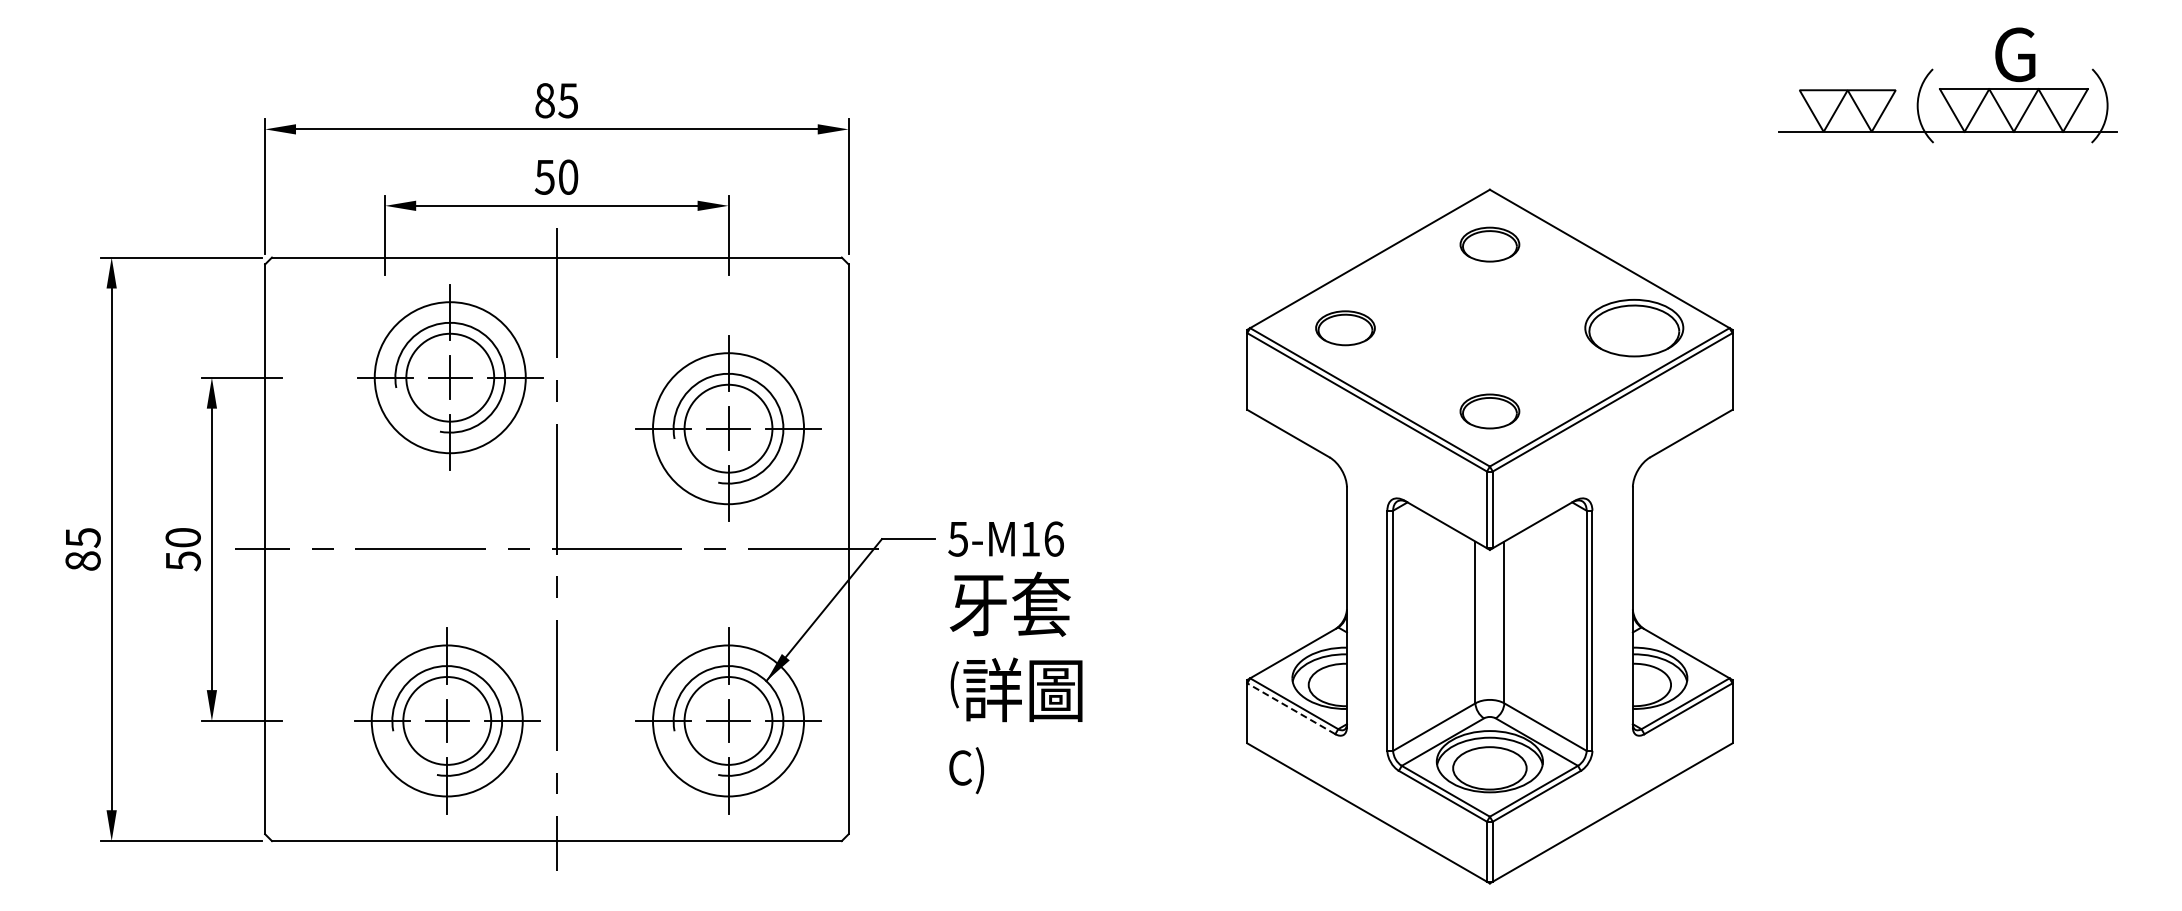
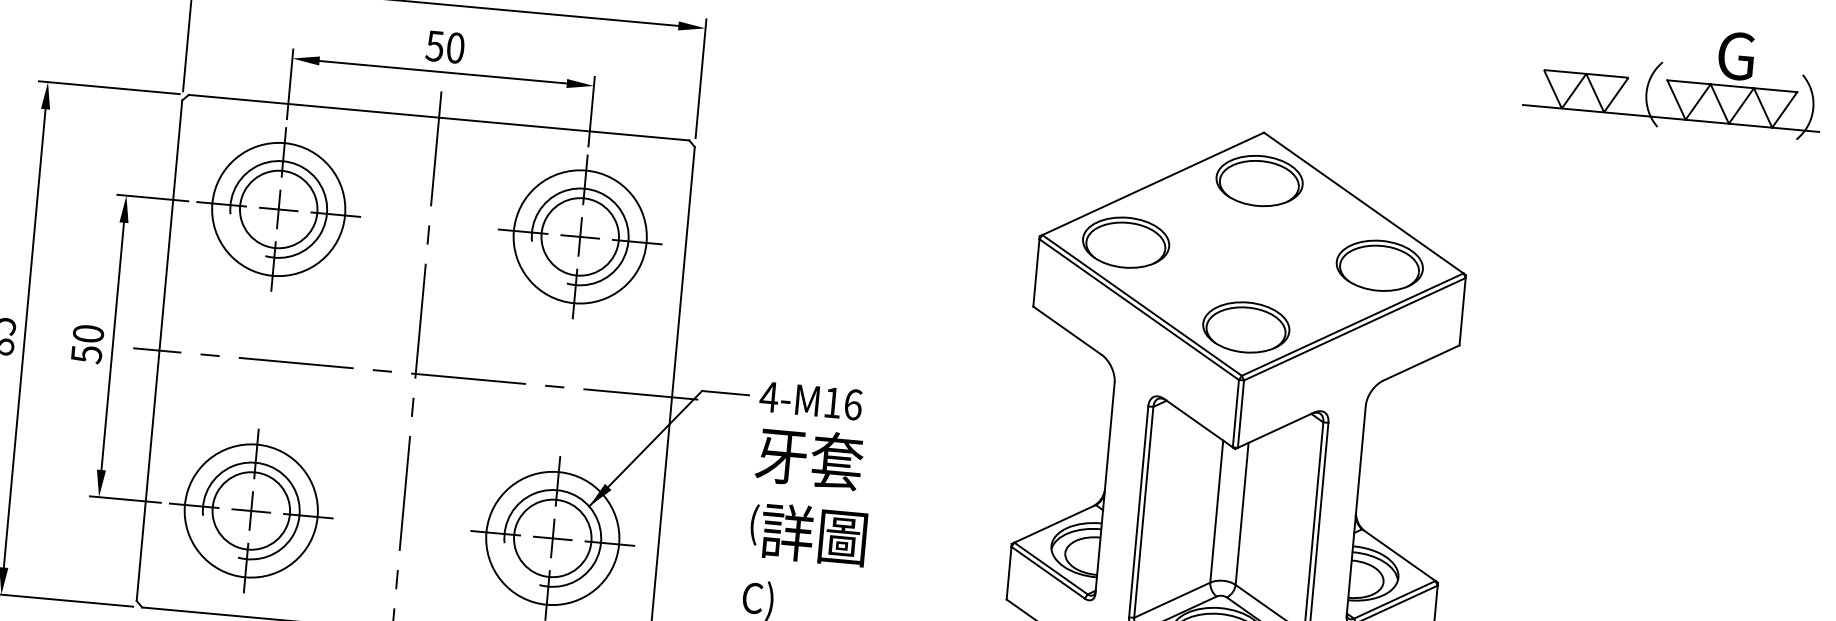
part: (1489, 244) -> (1259, 180), size x1.67
part: (1345, 328) -> (1126, 243), size x1.67
part: (450, 377) -> (278, 209), moved
part: (1489, 411) -> (1245, 327), size x1.67
part: (728, 428) -> (580, 236), moved
text: (957, 539) -> (768, 397), 5-M16 -> 4-M16
line: (1291, 708) -> (1048, 572), dashed -> solid
part: (447, 720) -> (251, 510), moved

